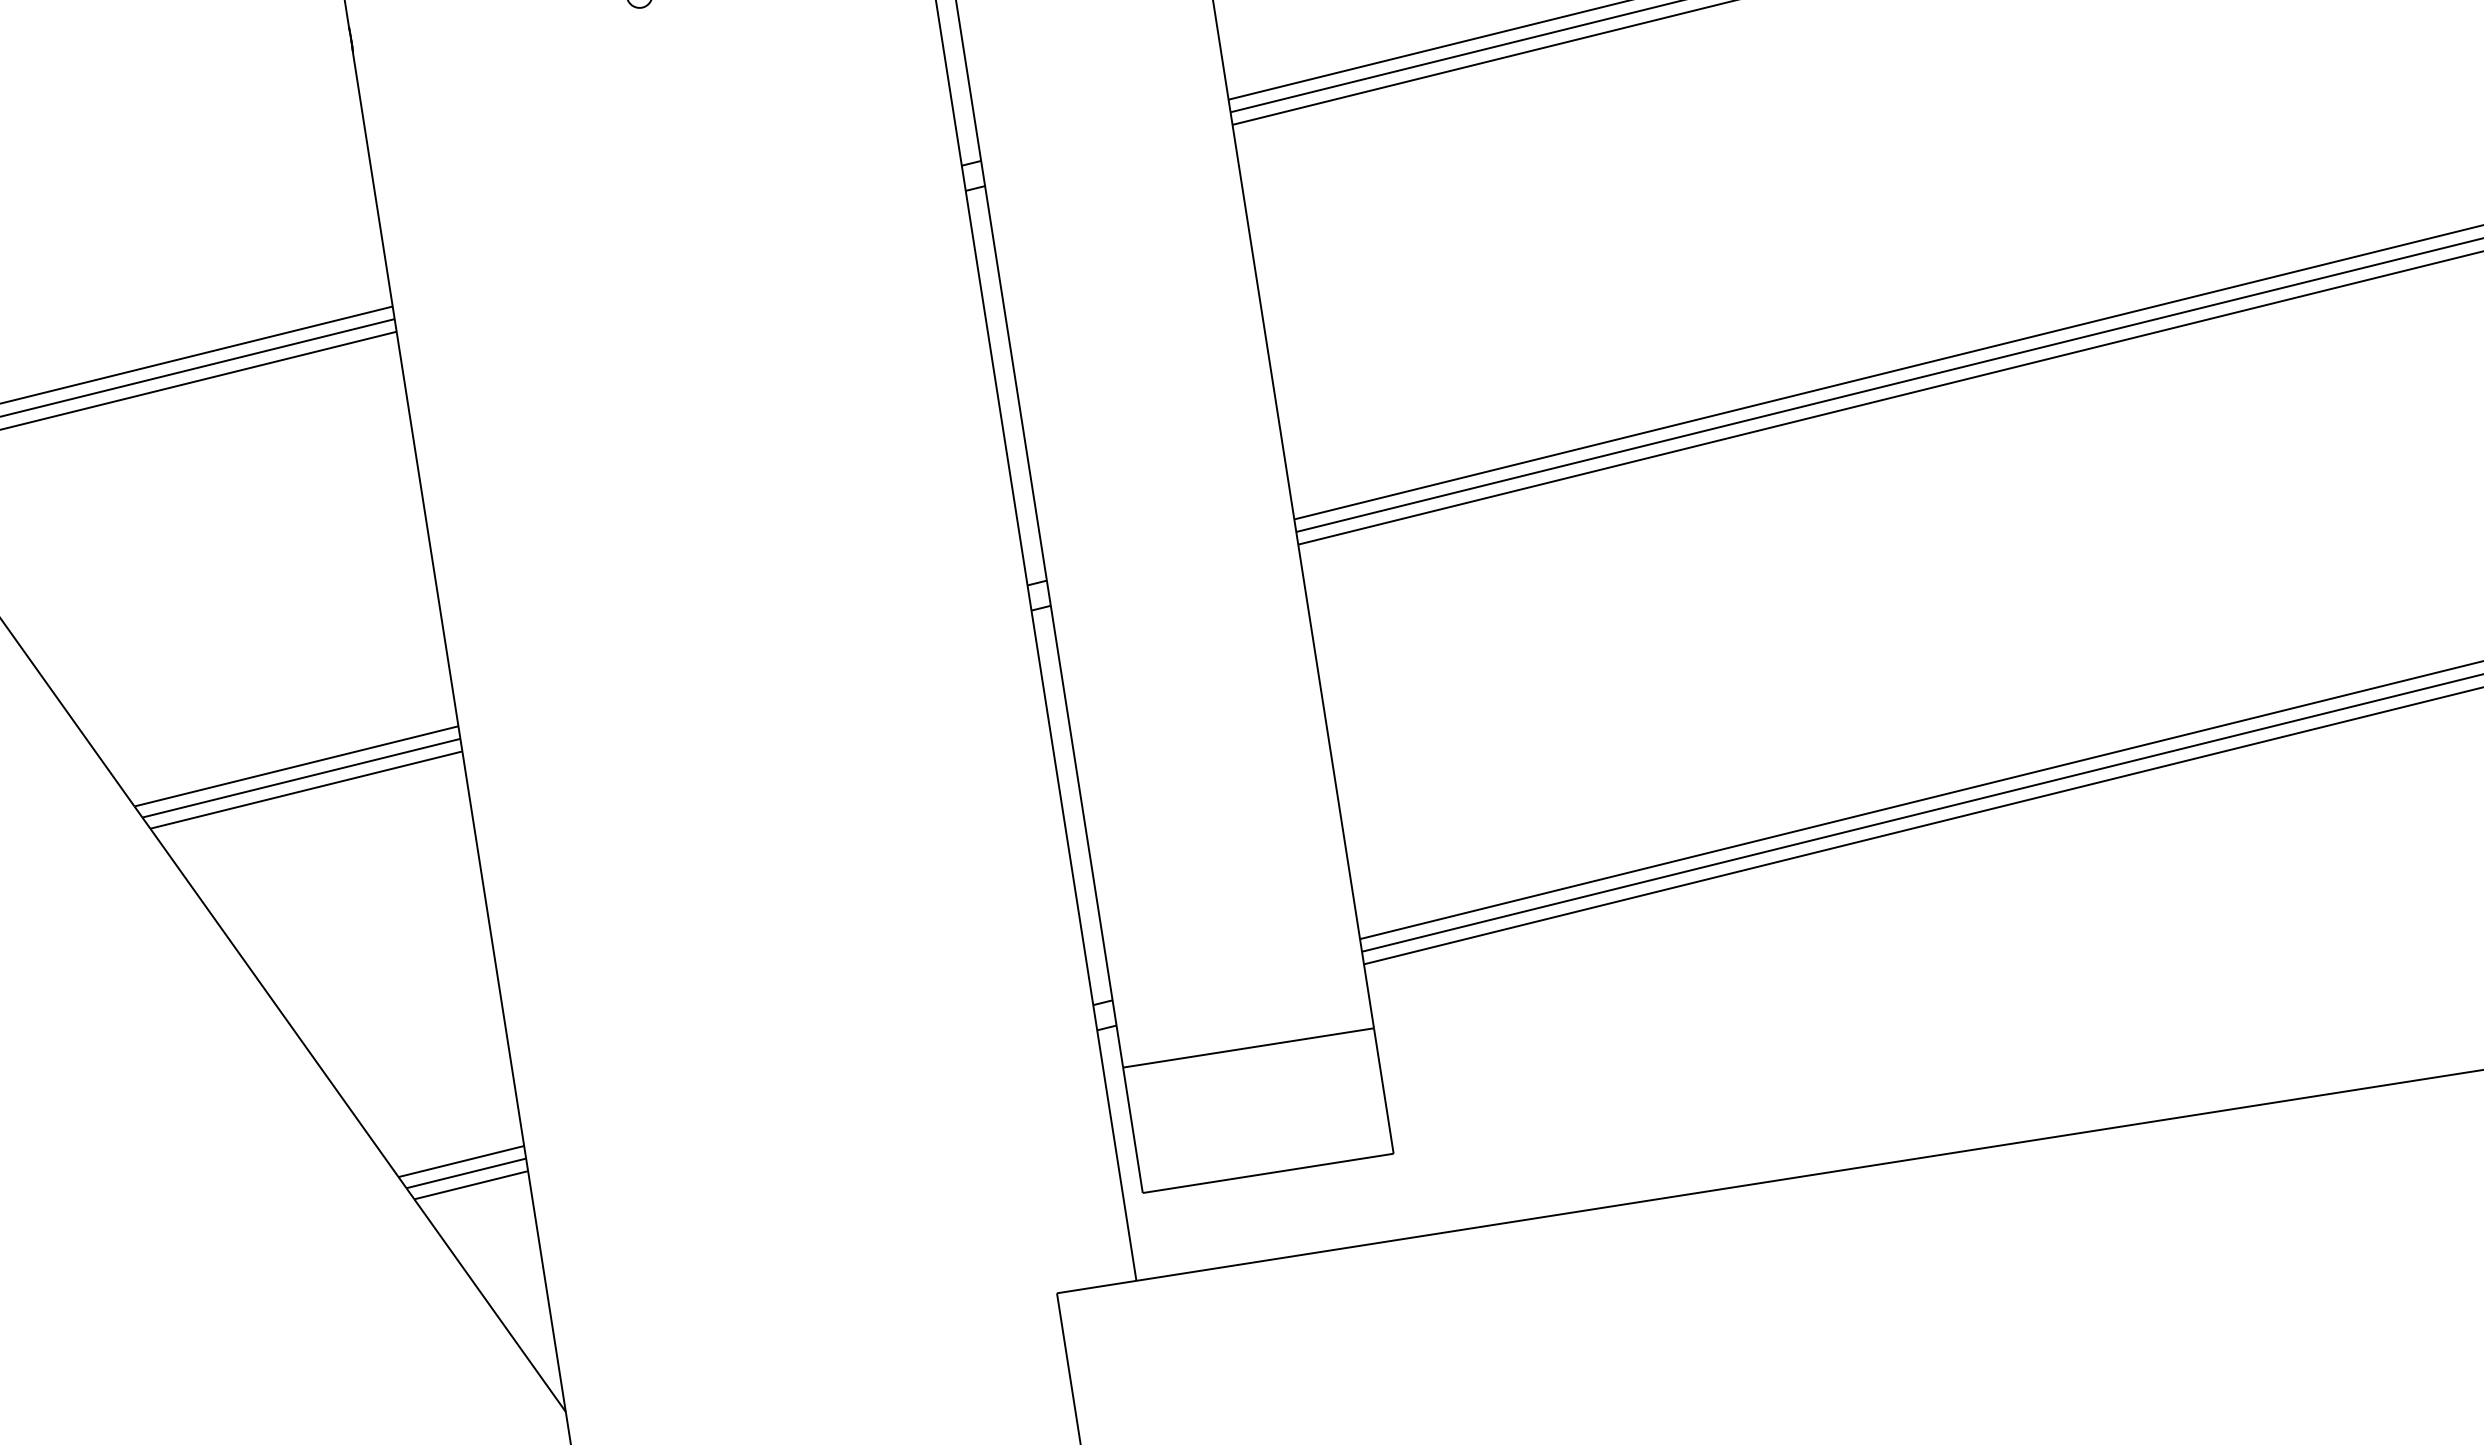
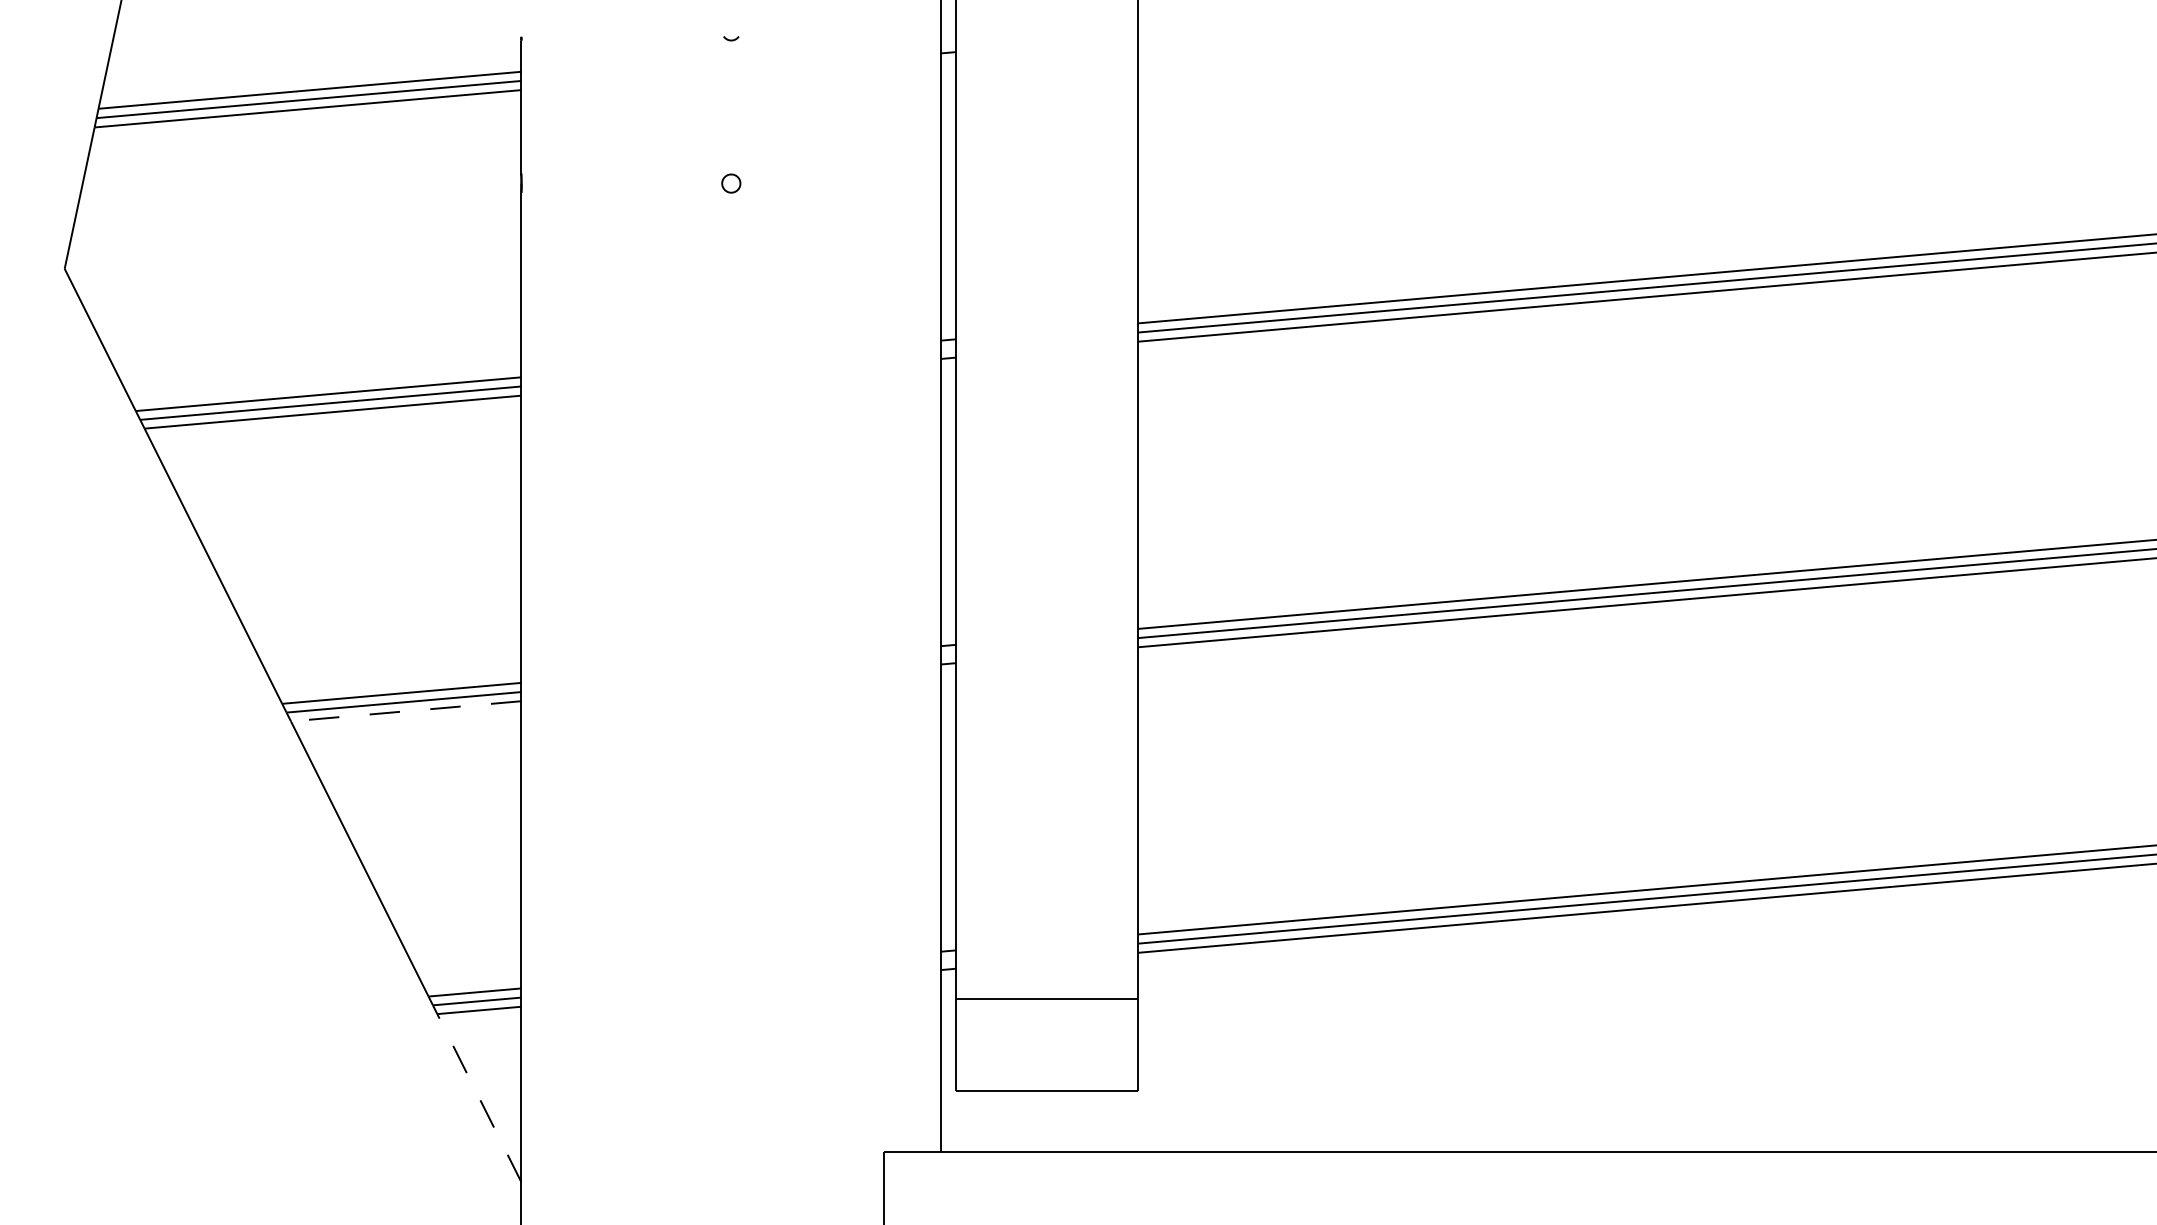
line: (306, 790) -> (406, 711), solid -> dashed
line: (490, 1306) -> (479, 1098), solid -> dashed

